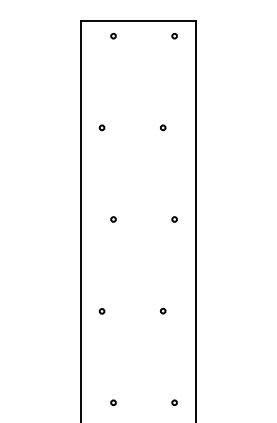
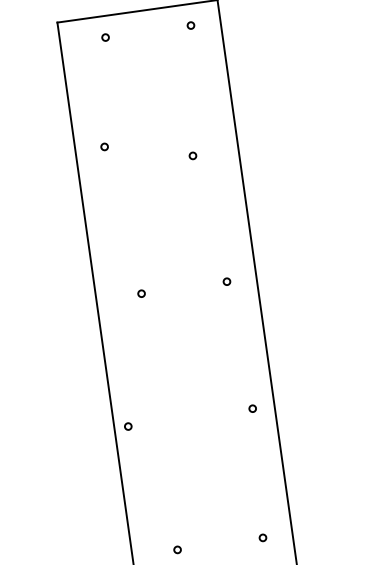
circle: (101, 127) -> (103, 146), moved
circle: (163, 310) -> (253, 407), moved
circle: (101, 311) -> (127, 426), moved

